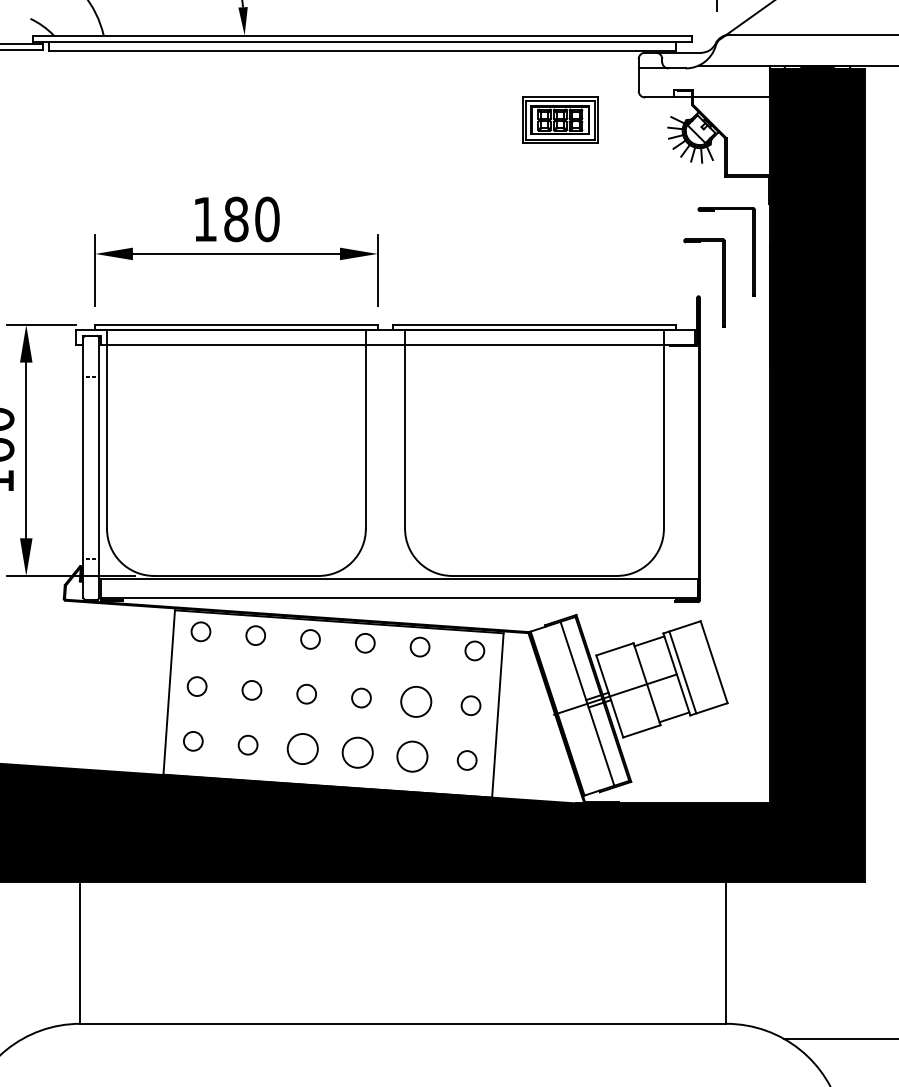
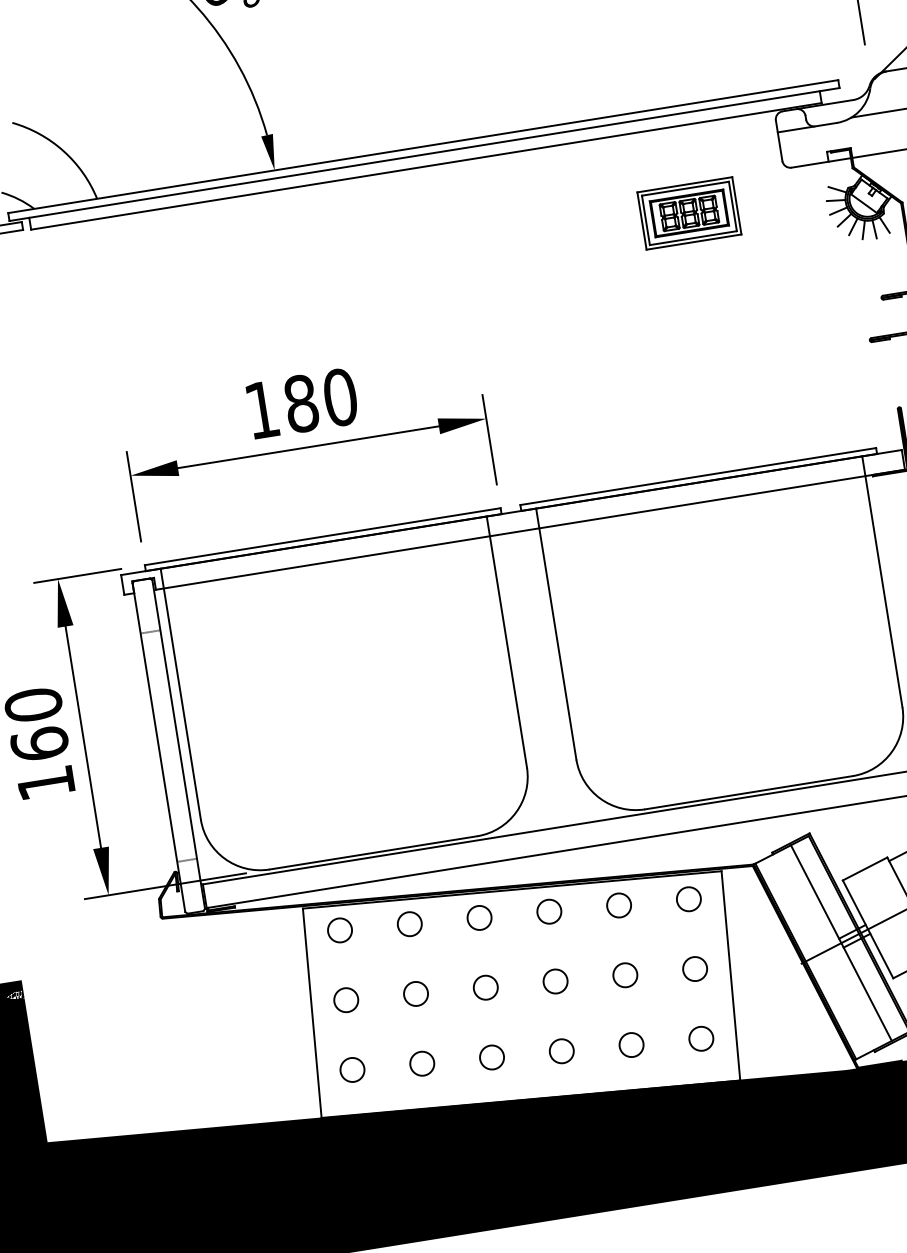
circle: (415, 701) -> (624, 974), size x0.62
circle: (302, 748) -> (491, 1056), size x0.62
circle: (357, 752) -> (561, 1050), size x0.62
circle: (412, 756) -> (631, 1044), size x0.62

